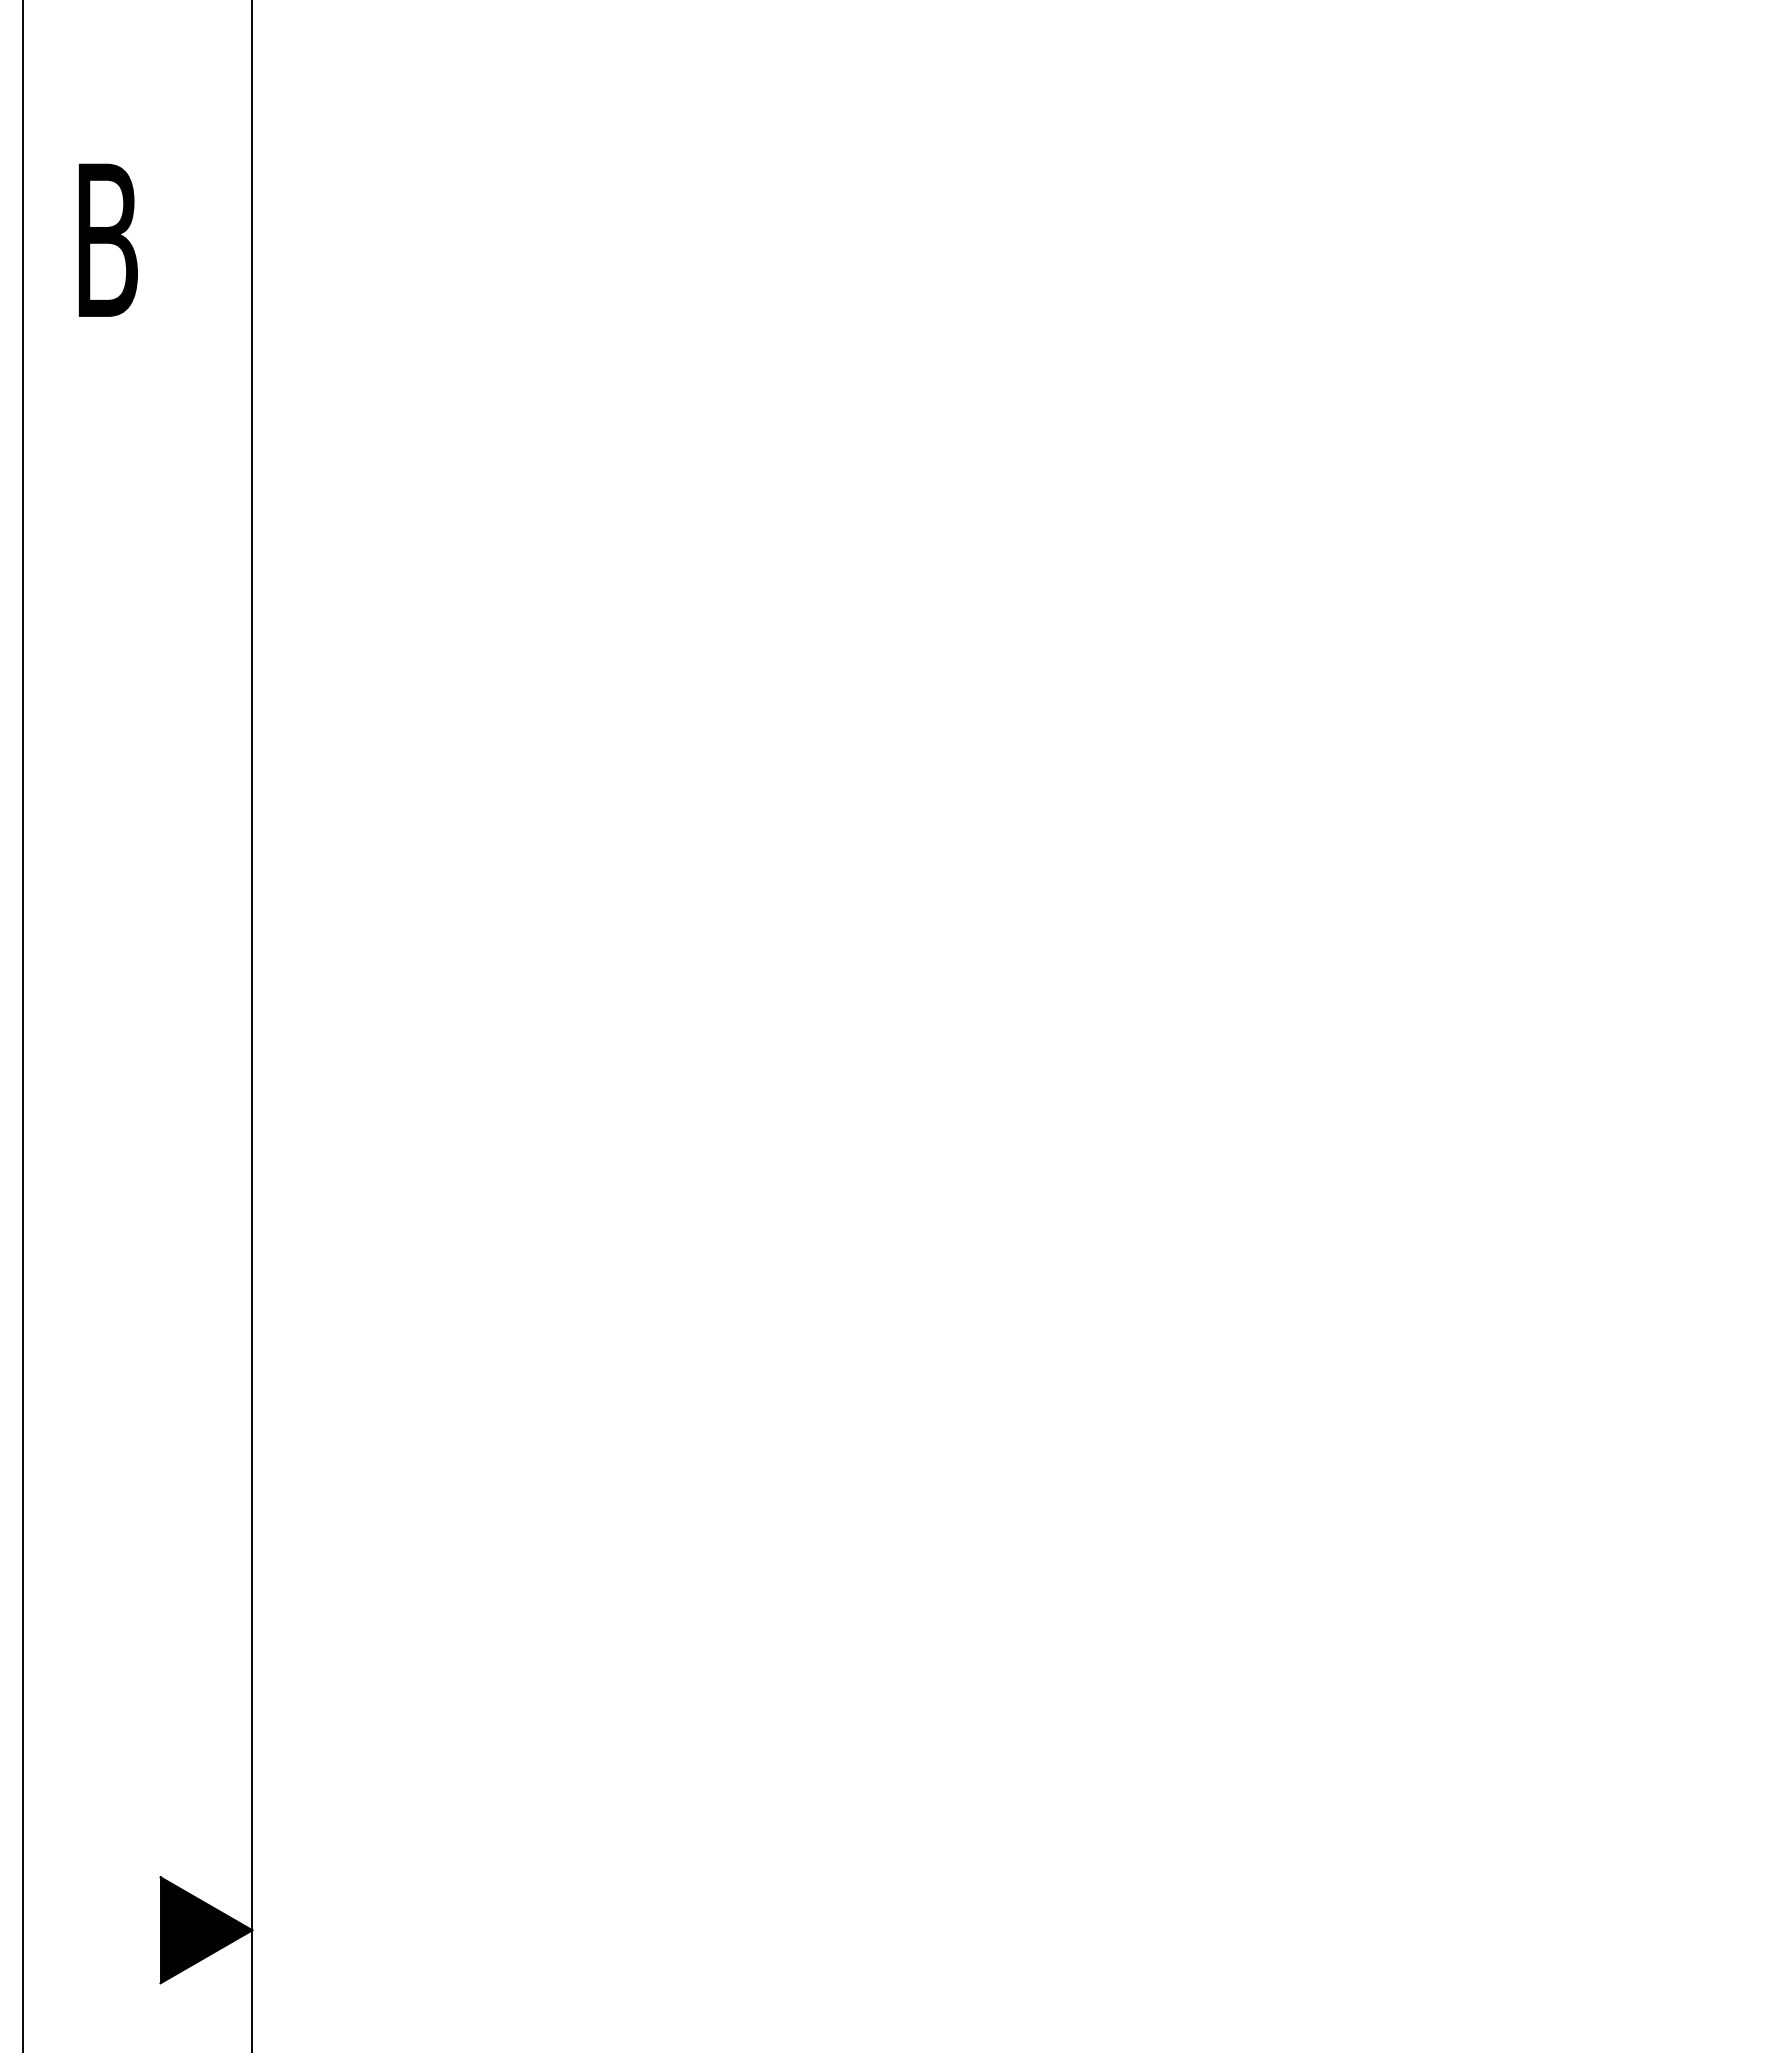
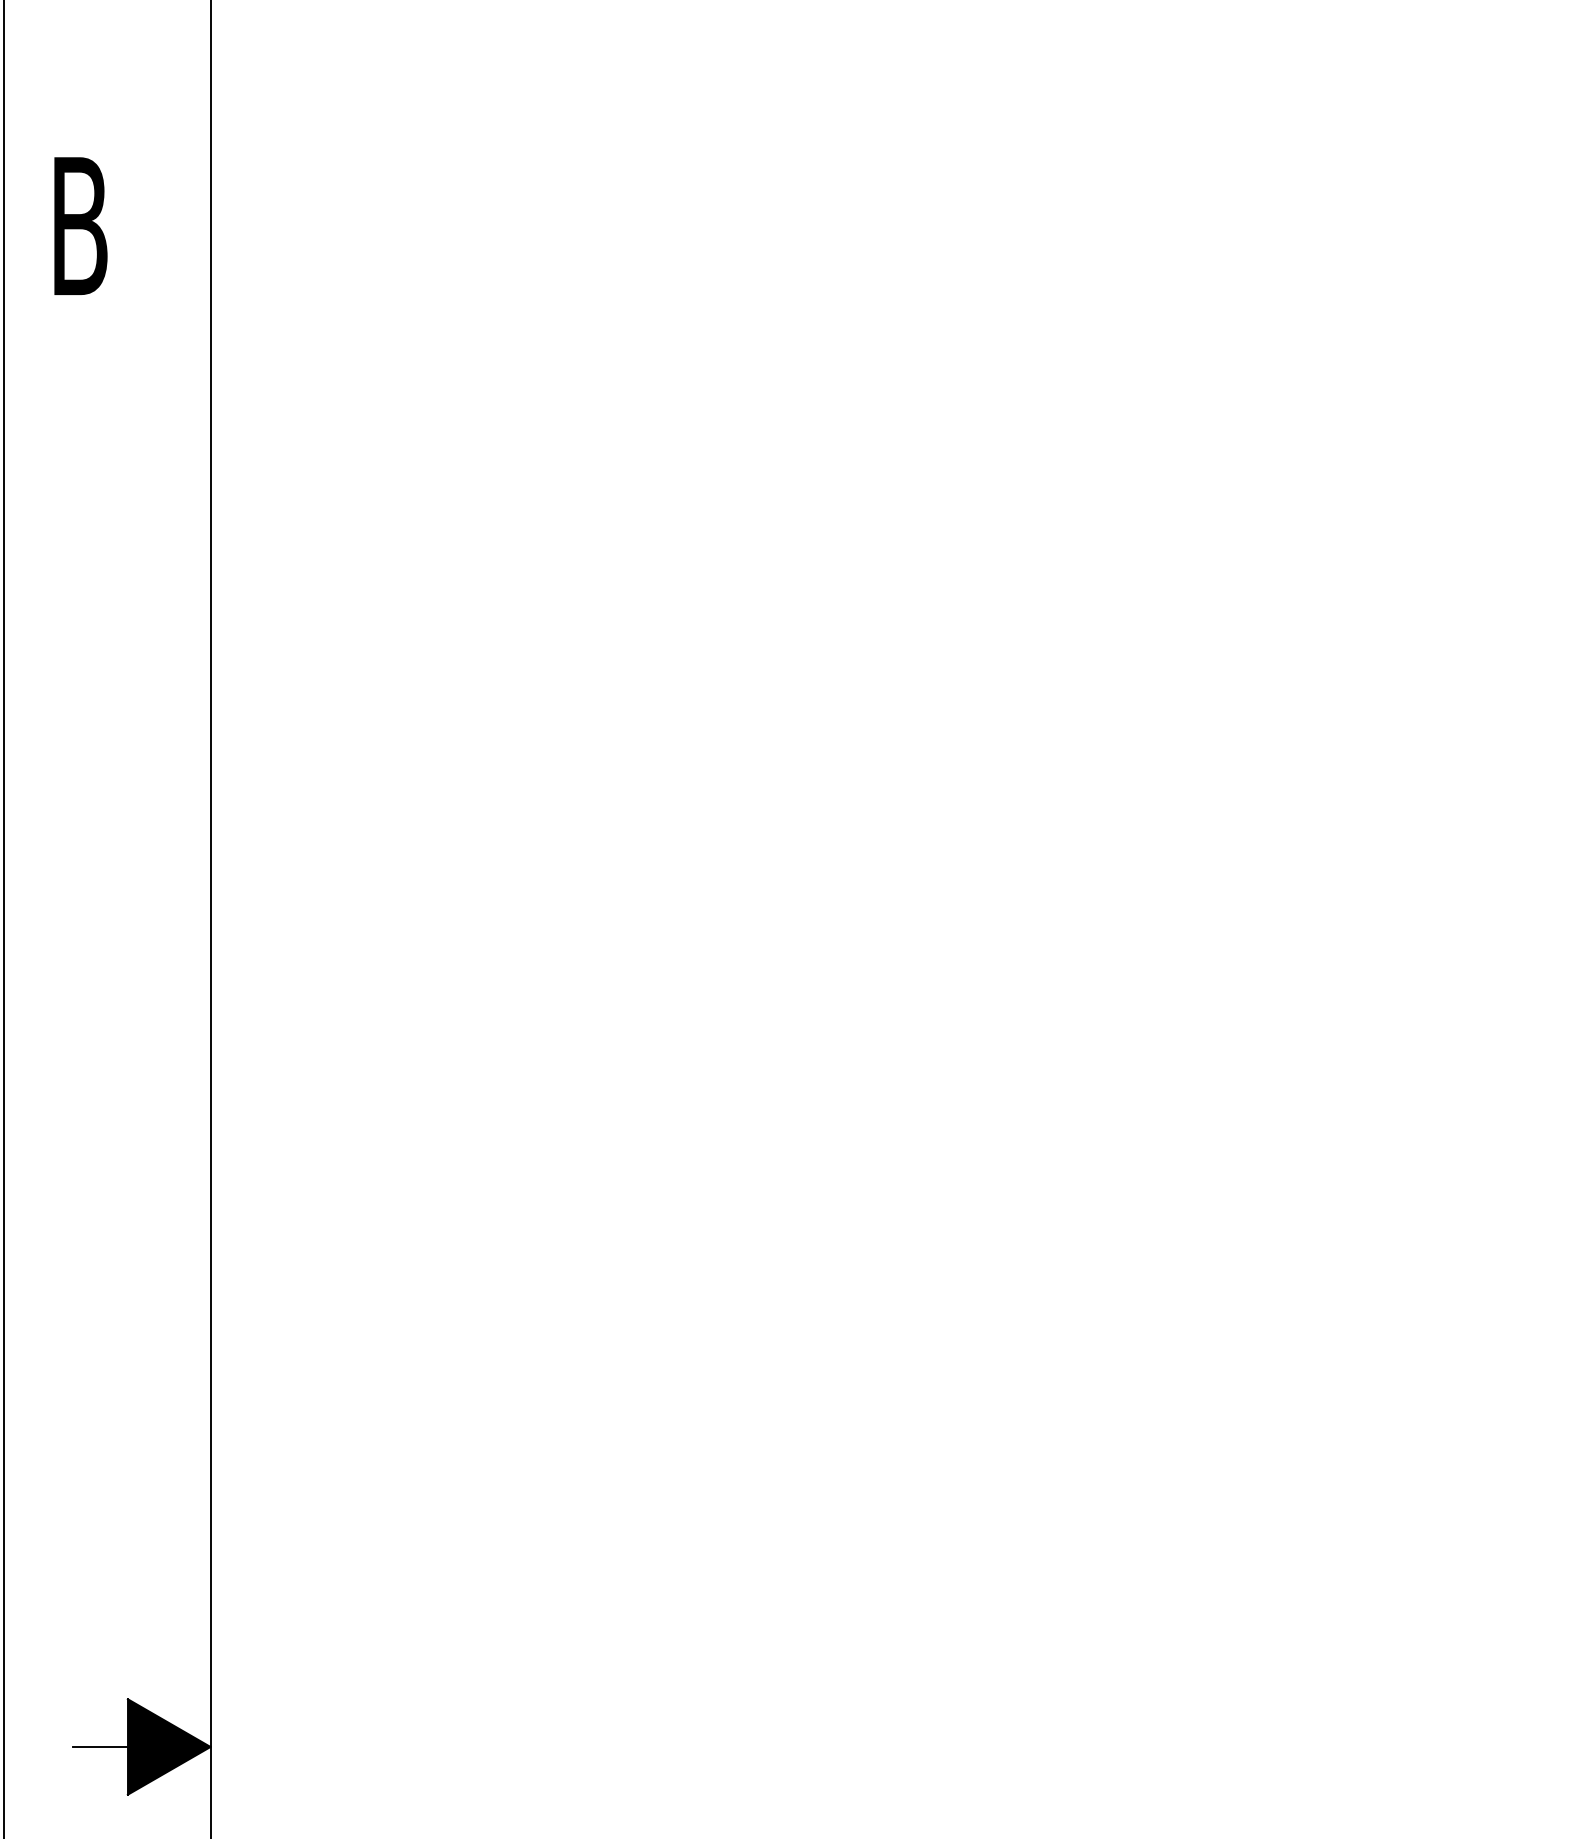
line: (129, 1930) -> (99, 1747), added

